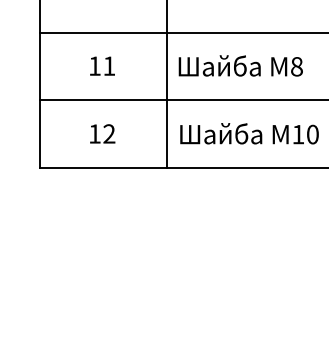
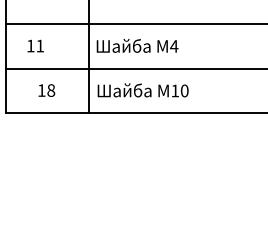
text: (102, 65) -> (35, 45), moved
text: (297, 66) -> (174, 46), 8 -> 4
text: (109, 133) -> (51, 90), 12 -> 18

